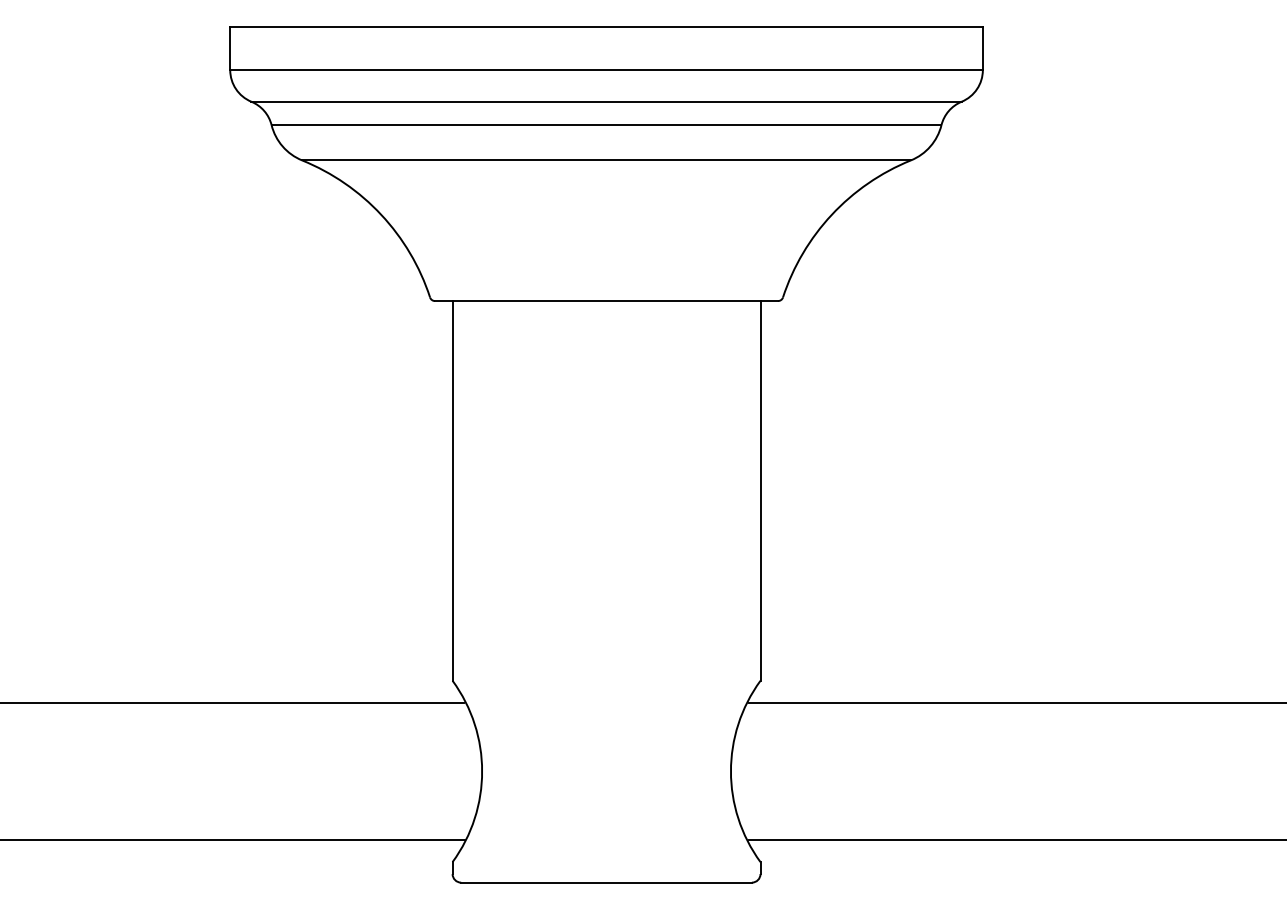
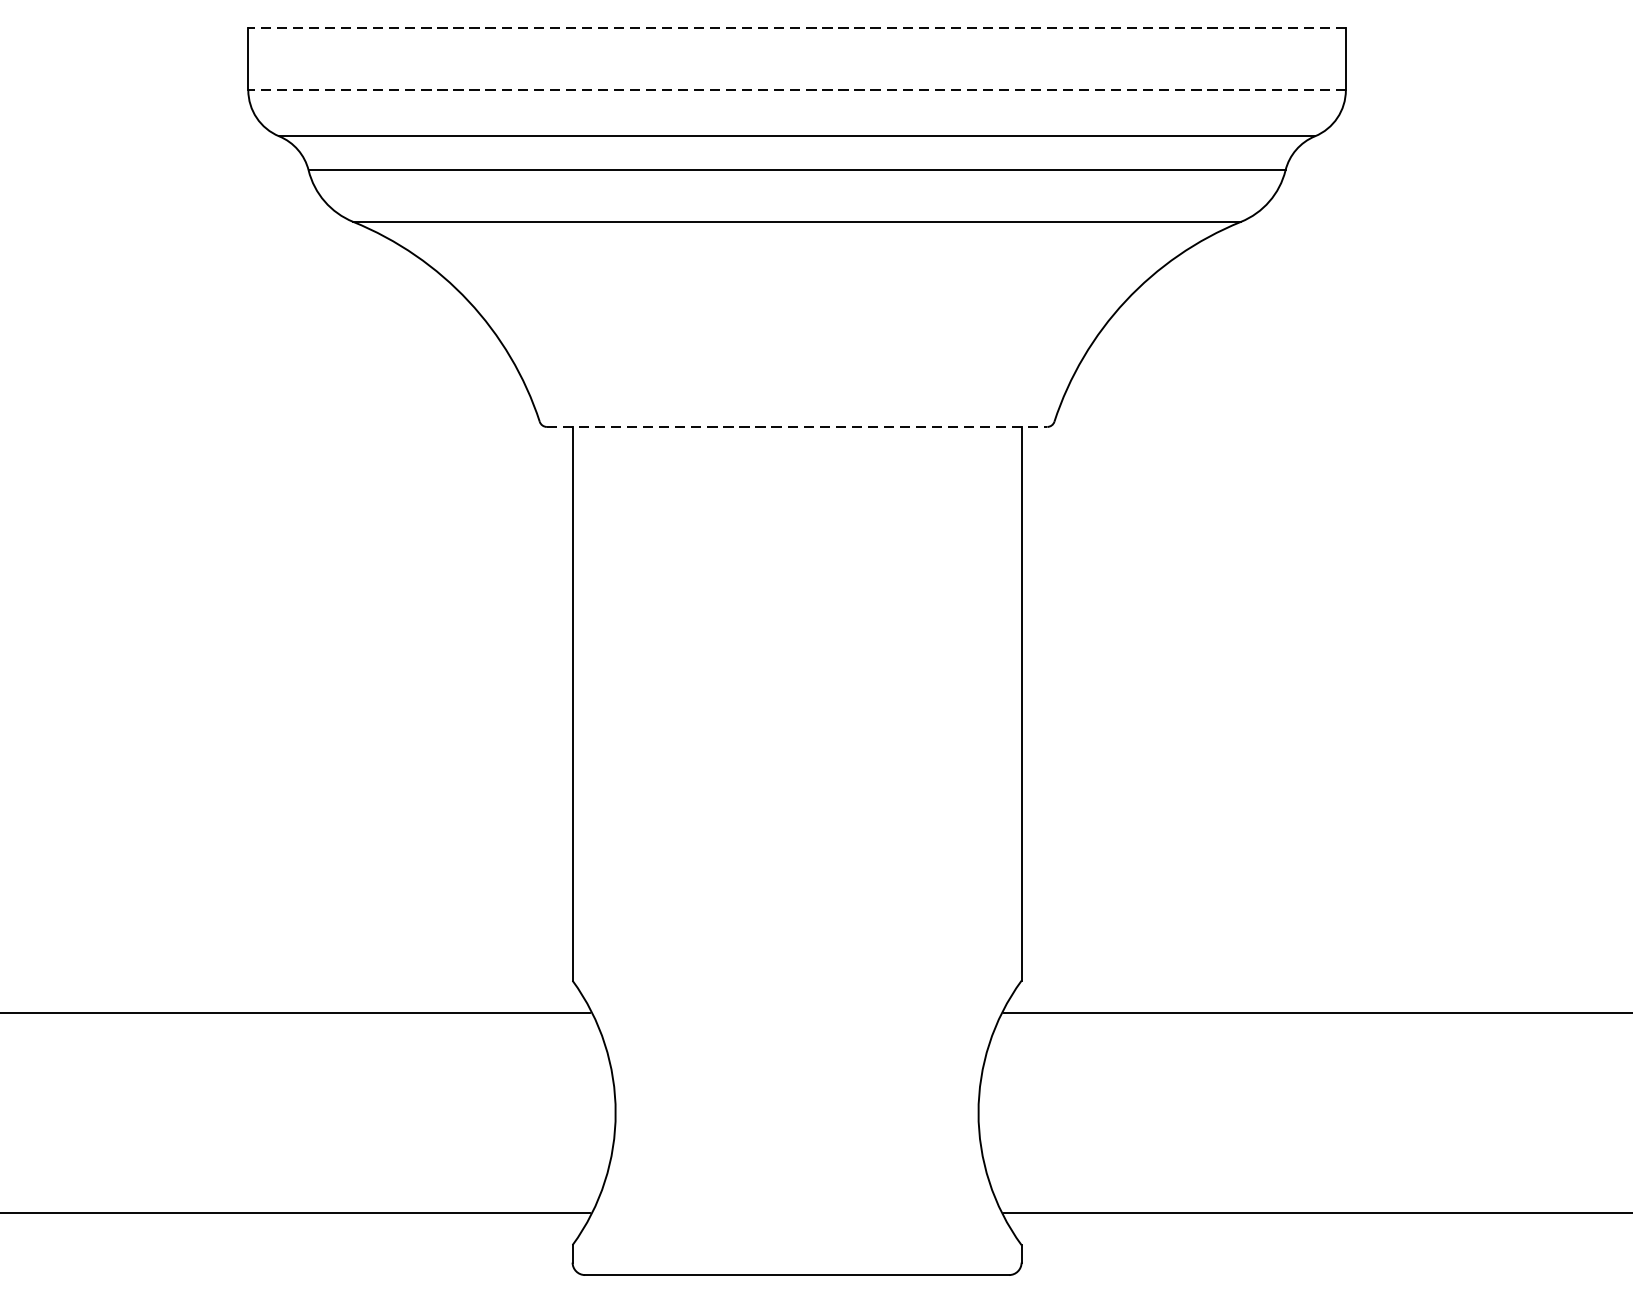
line: (606, 27) -> (797, 28), solid -> dashed
line: (606, 70) -> (797, 90), solid -> dashed
line: (606, 301) -> (797, 427), solid -> dashed

